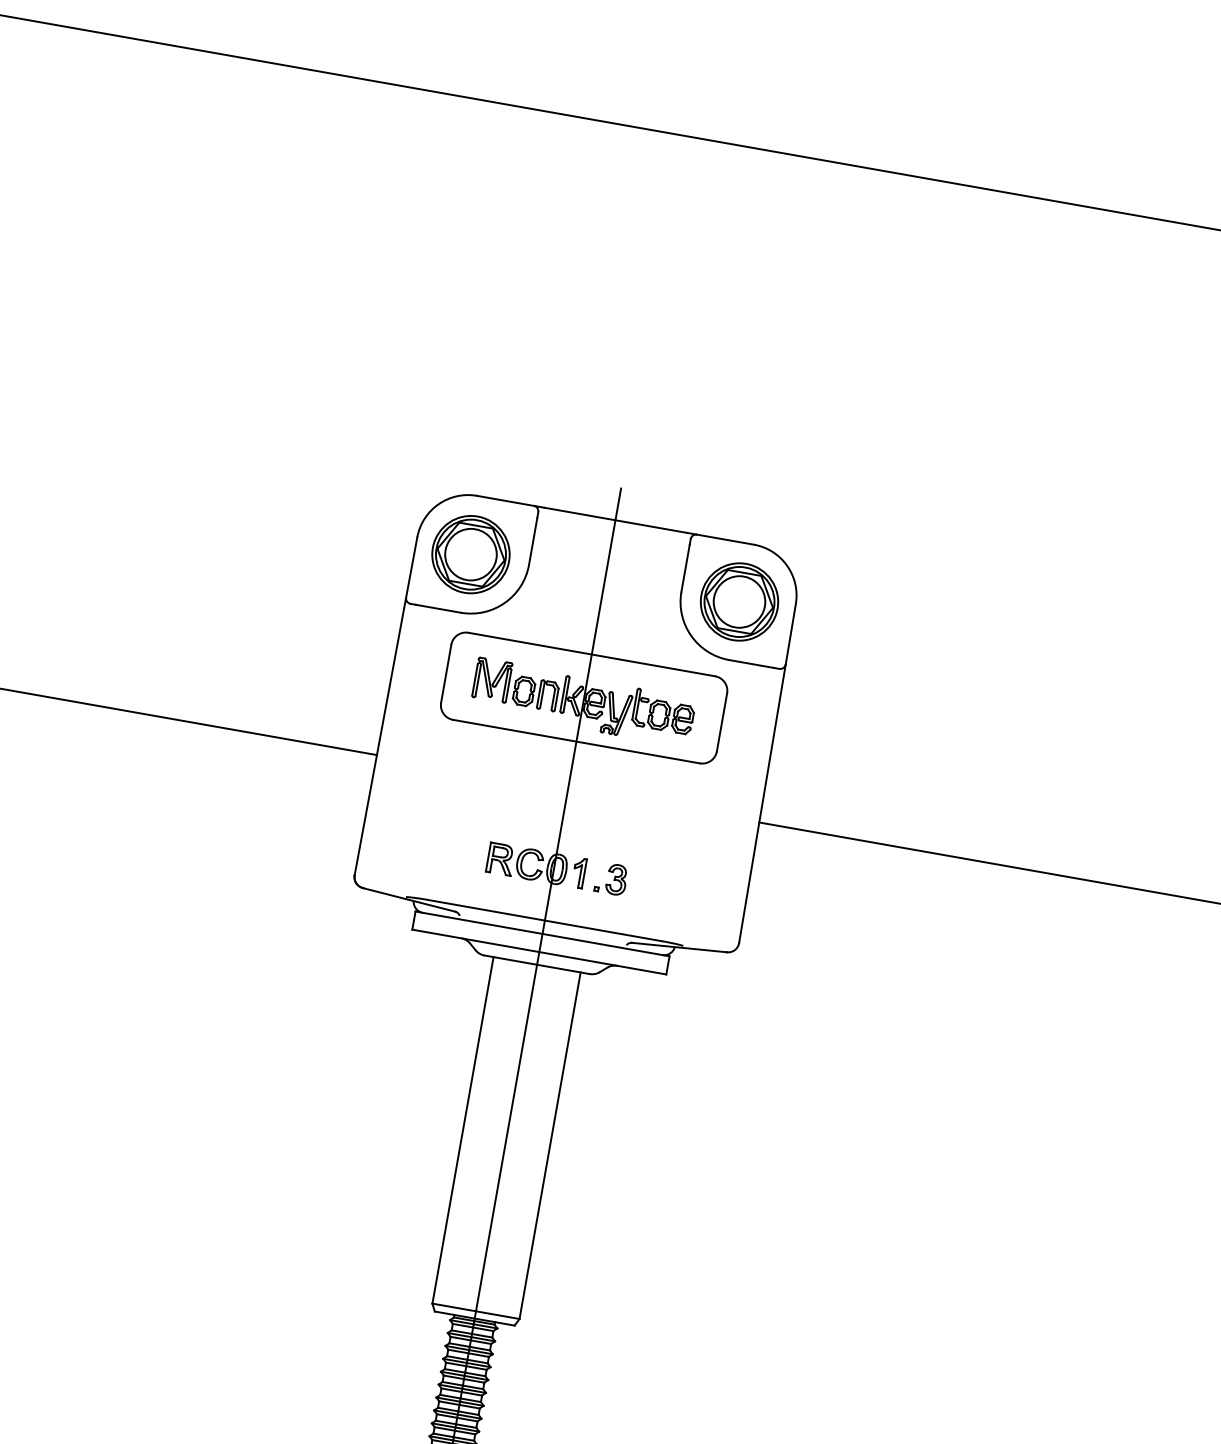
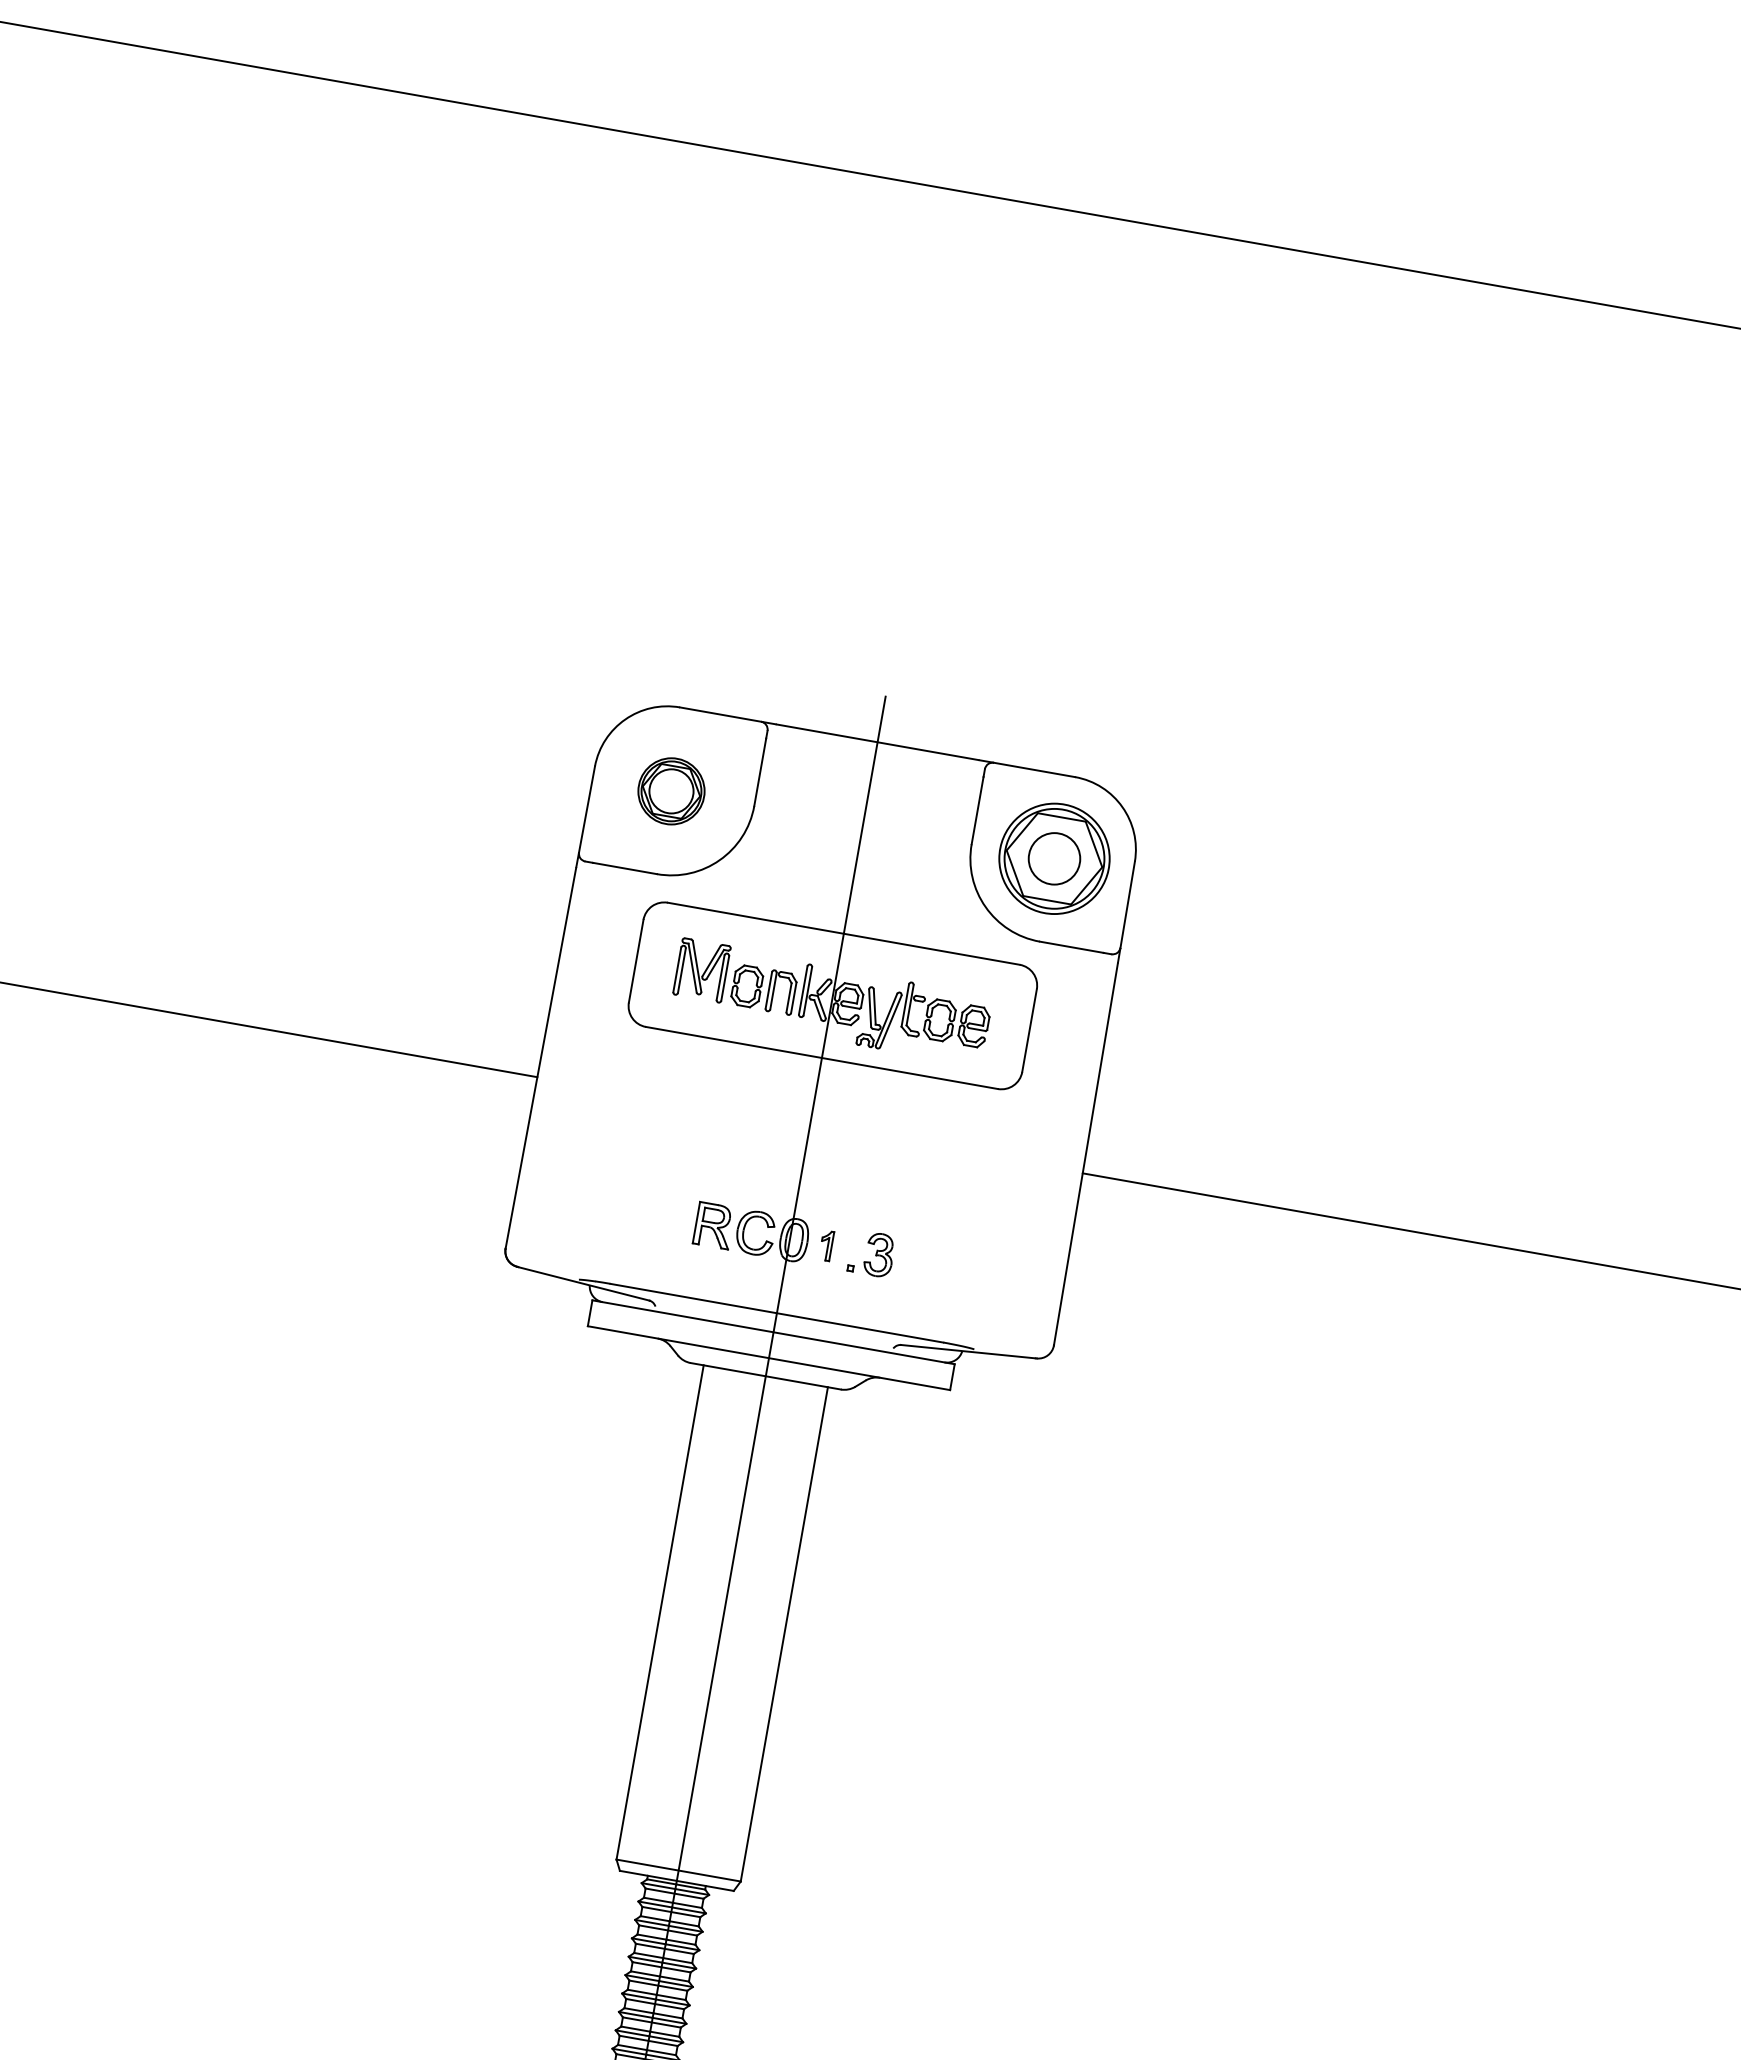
part: (470, 554) -> (671, 791), size x0.6
circle: (739, 601) -> (1054, 858), size x0.7
part: (580, 873) -> (827, 1246), size x0.7

